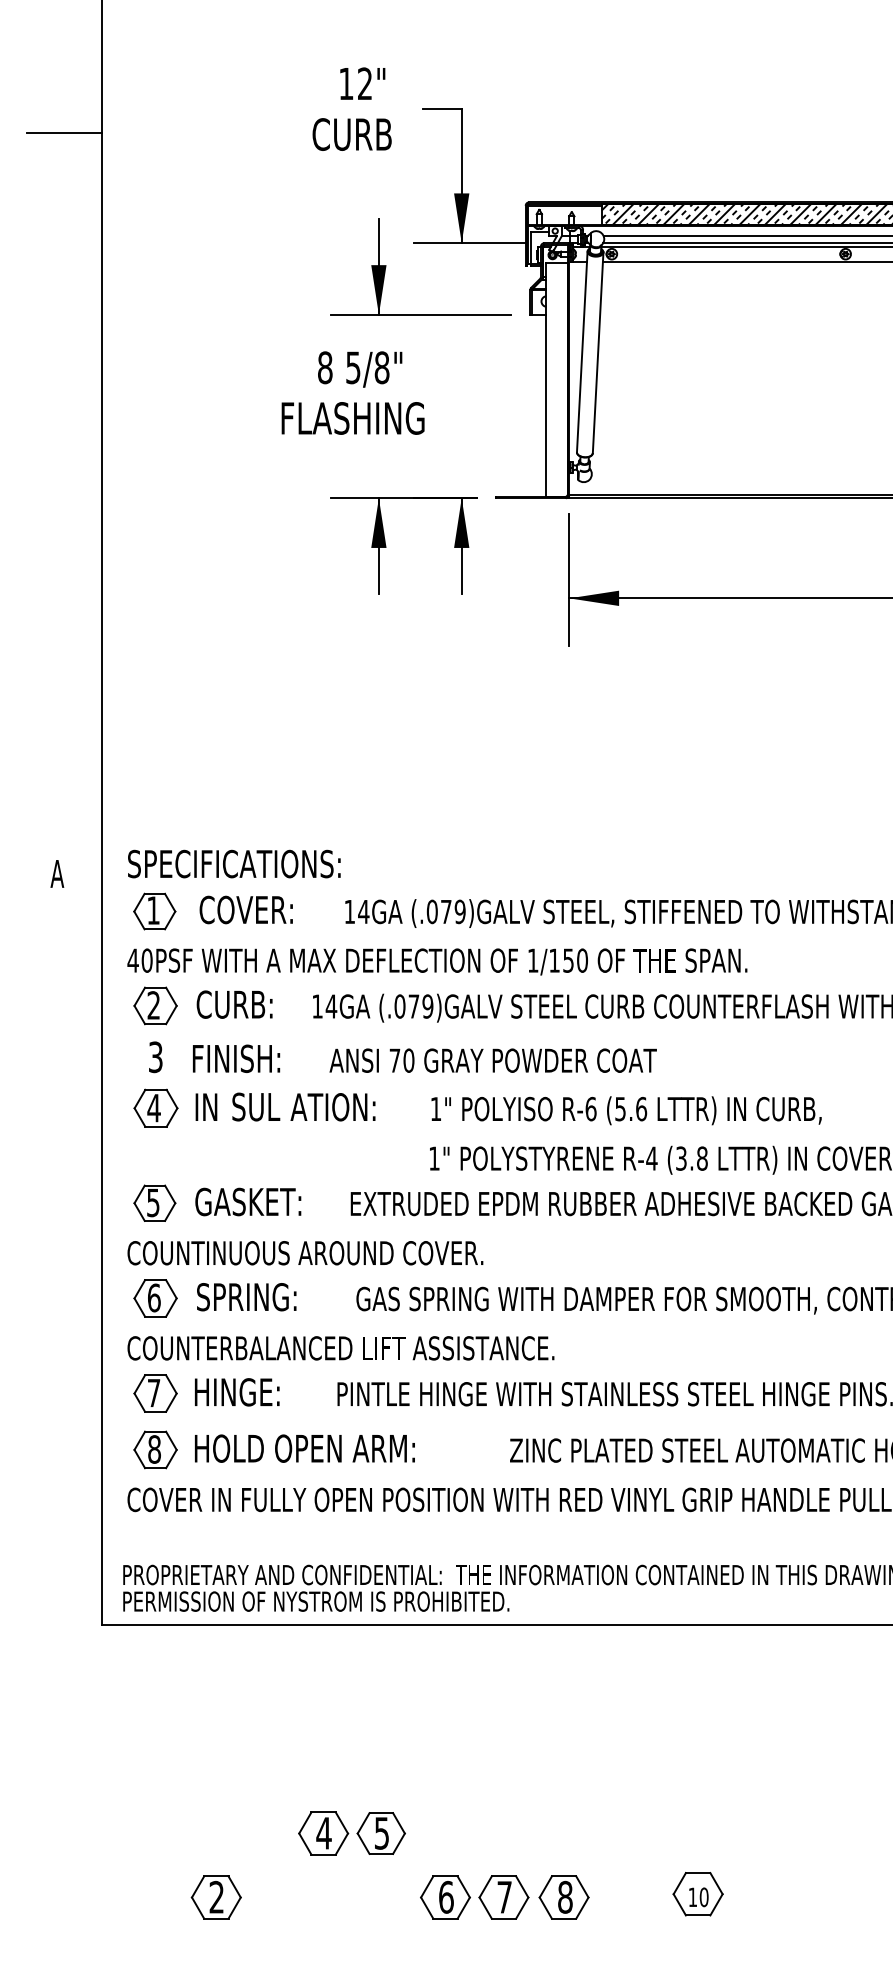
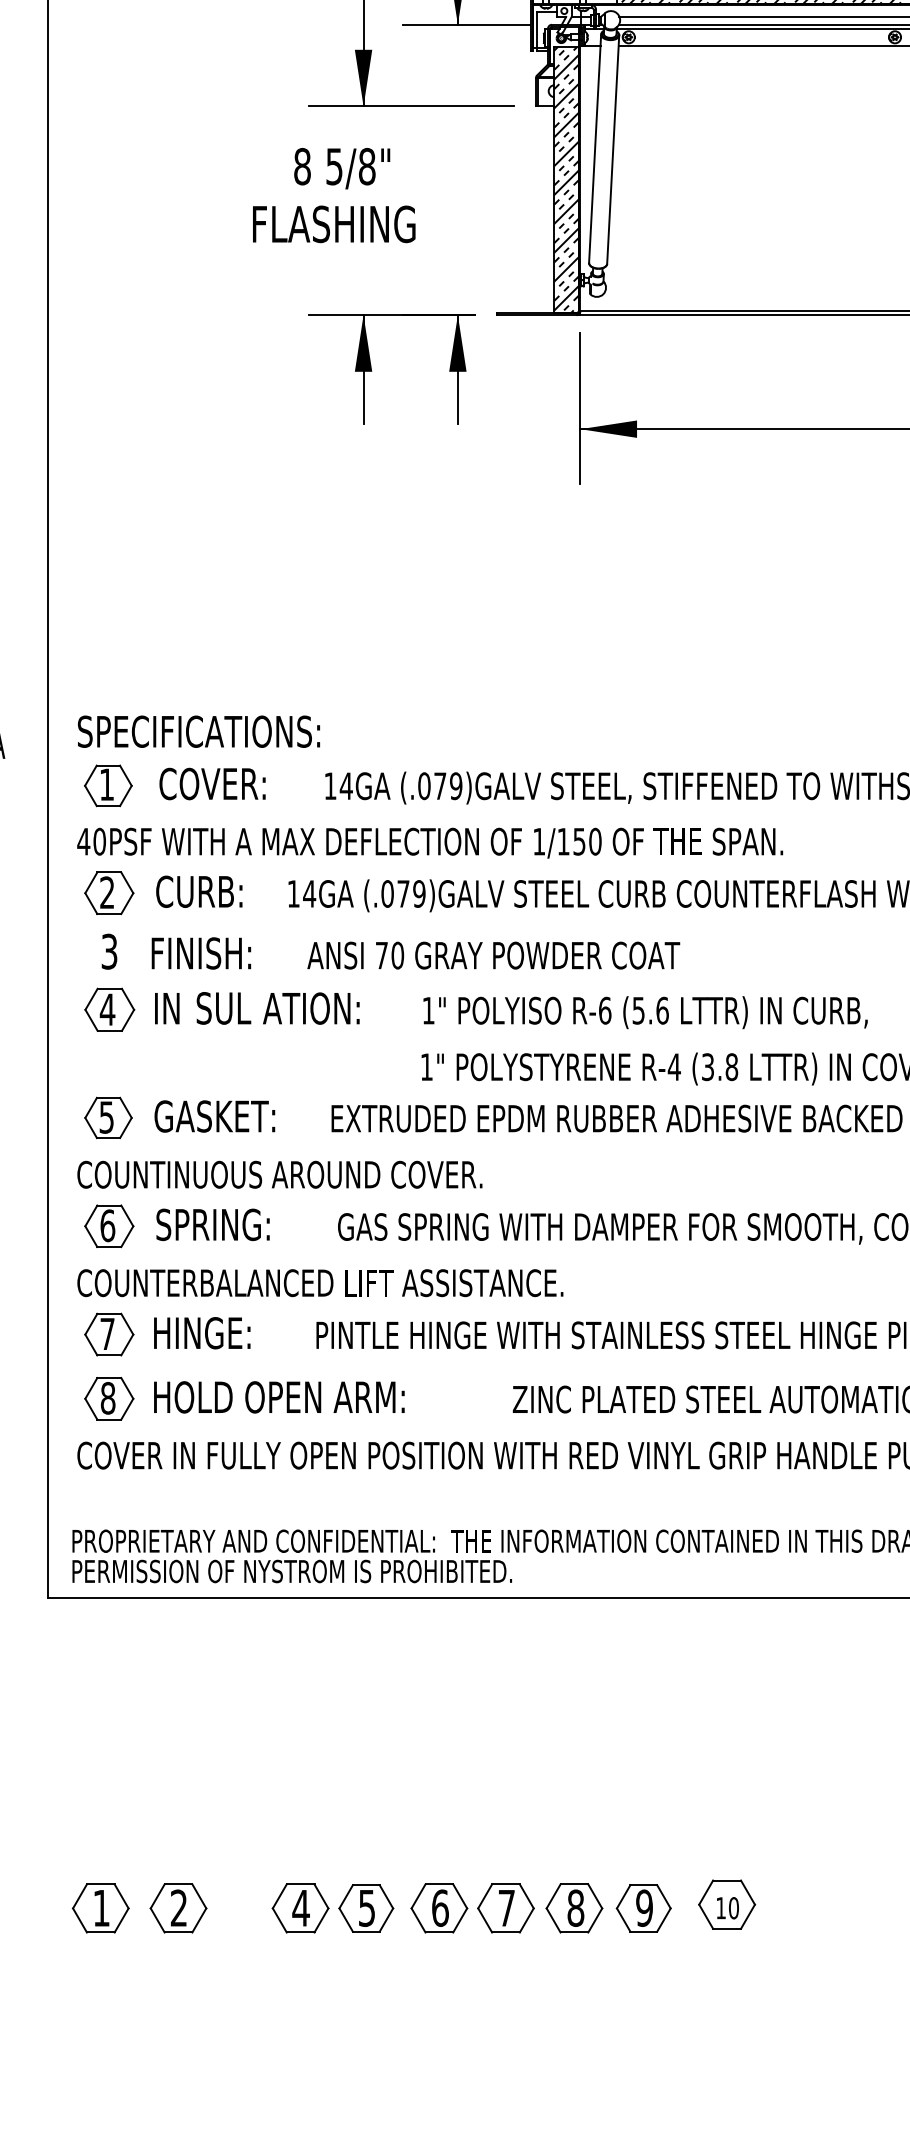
hatch: (556, 379) -> (565, 180), added
part: (351, 1833) -> (332, 1908), moved
part: (147, 1897) -> (100, 1908), added
part: (624, 1897) -> (643, 1908), added

